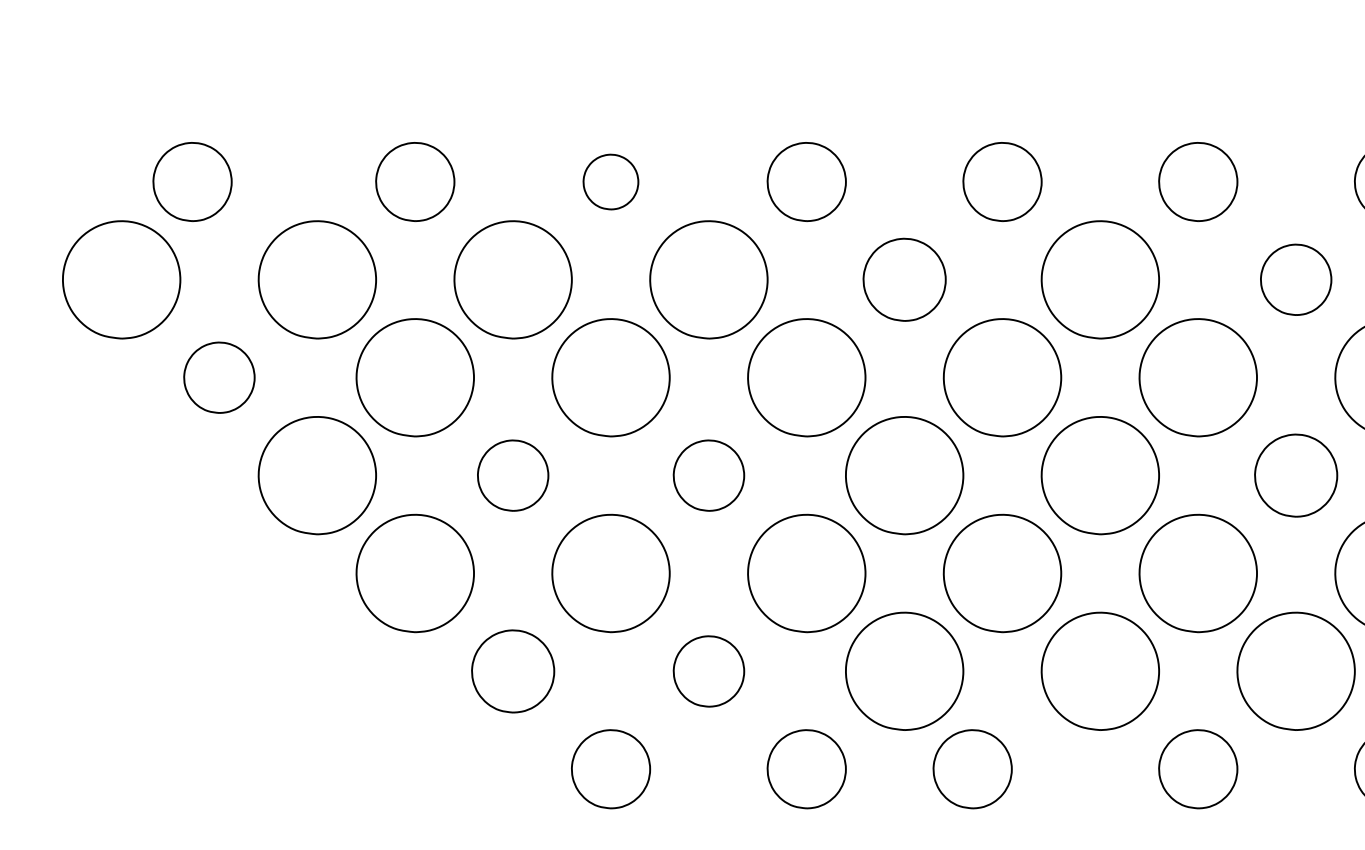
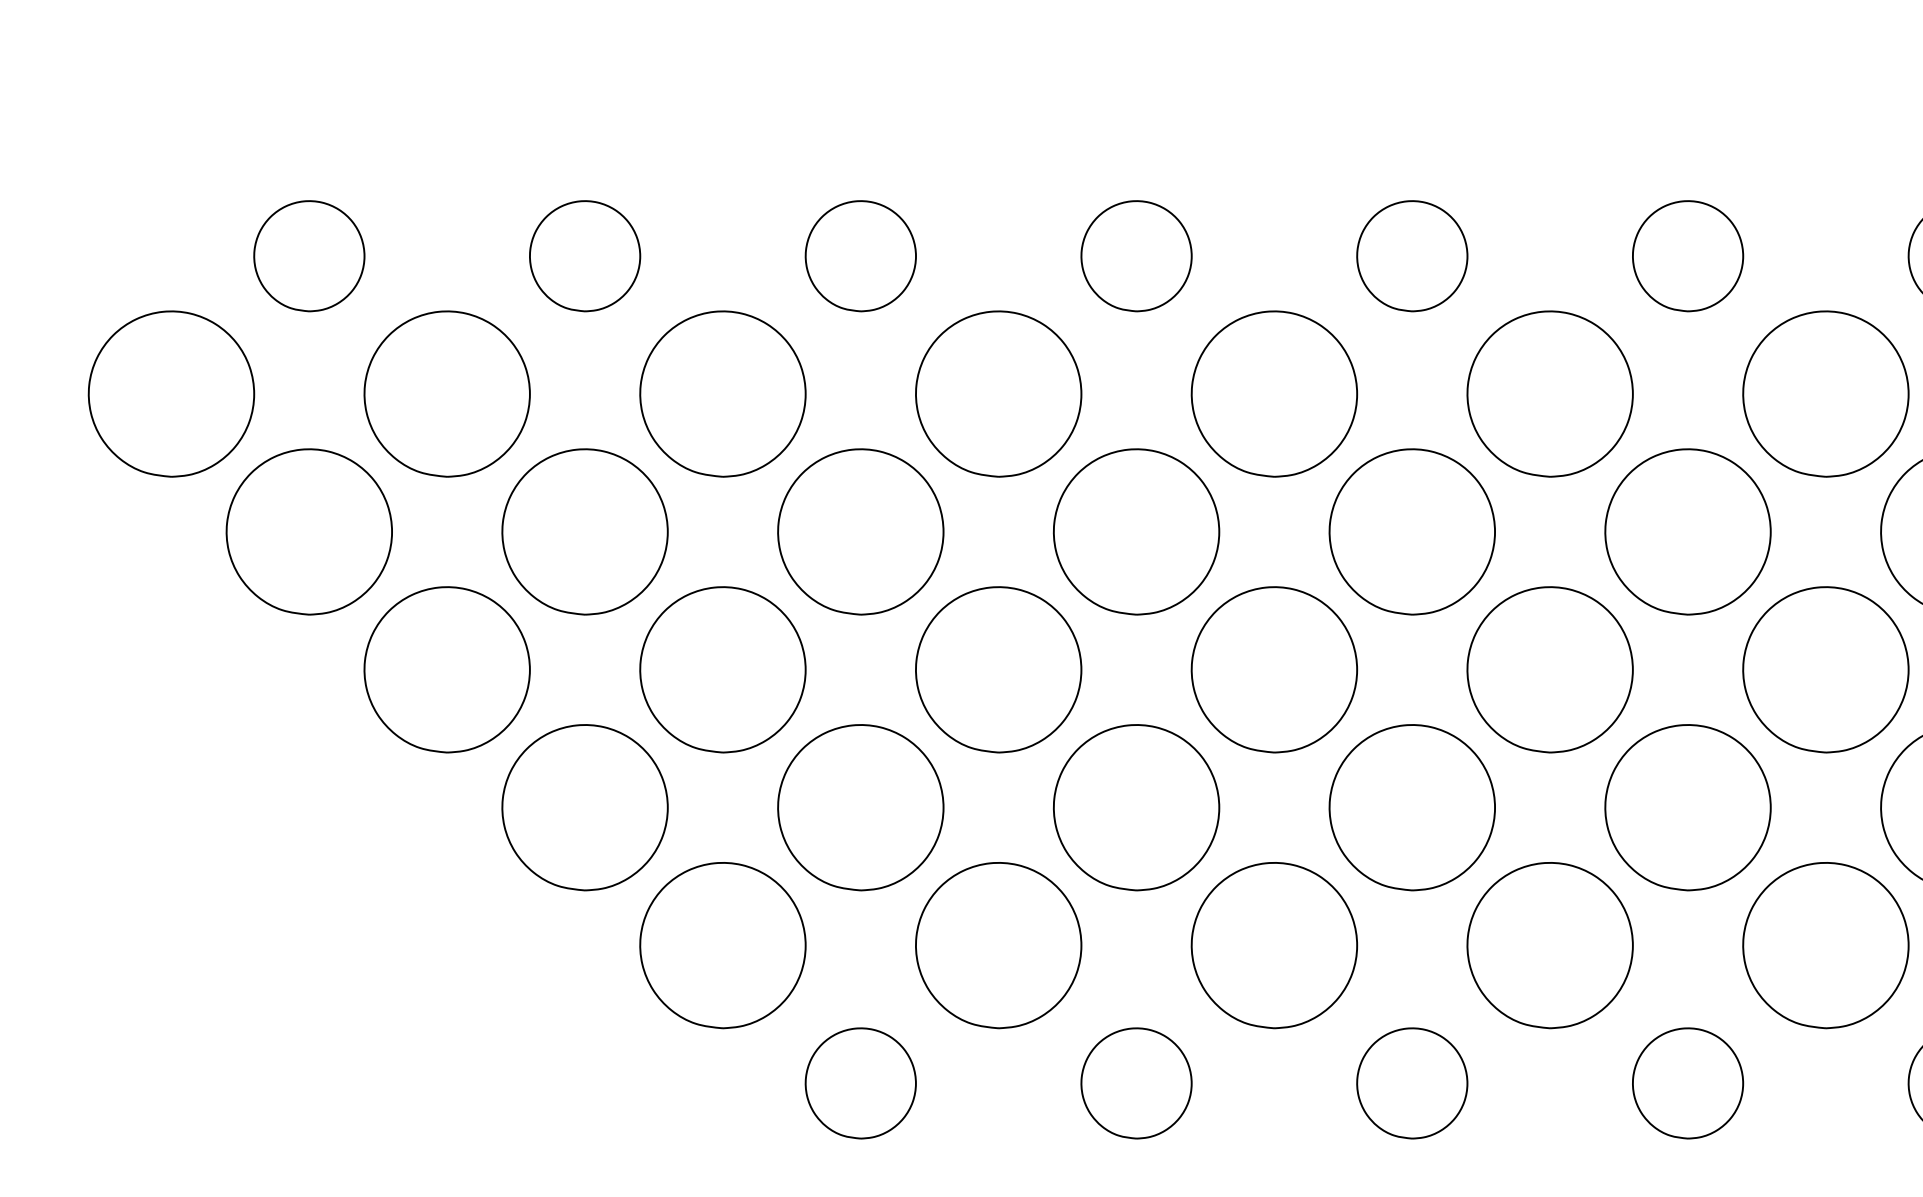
part: (192, 182) -> (309, 256), moved
part: (610, 182) -> (860, 256), size x1.43
part: (904, 279) -> (1274, 393), size x1.43
part: (1295, 279) -> (1825, 393), size x1.67
part: (218, 377) -> (308, 531), size x1.67
part: (512, 475) -> (722, 669), size x1.67
part: (708, 475) -> (998, 669), size x1.67
part: (1295, 475) -> (1825, 669), size x1.43
part: (512, 671) -> (722, 945), size x1.43
part: (708, 671) -> (998, 945), size x1.67
part: (972, 769) -> (1412, 1083), moved

